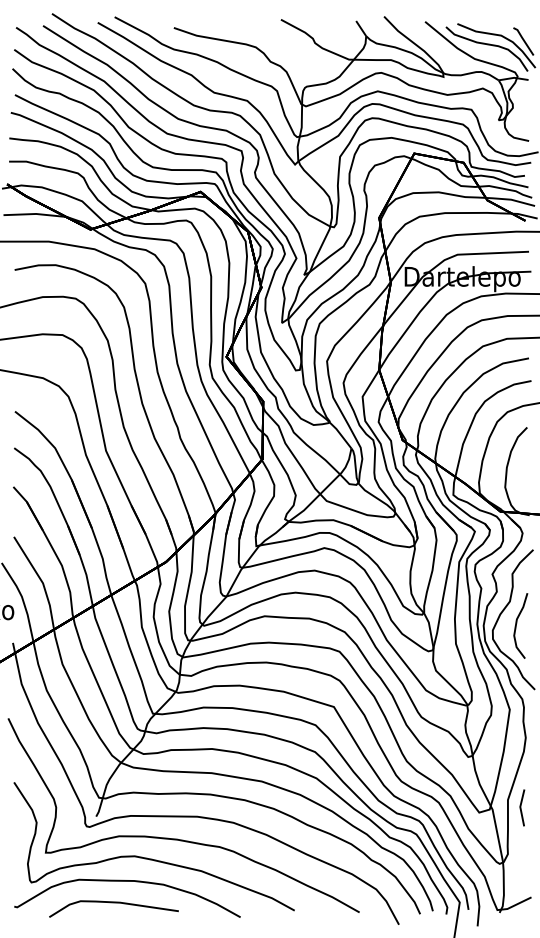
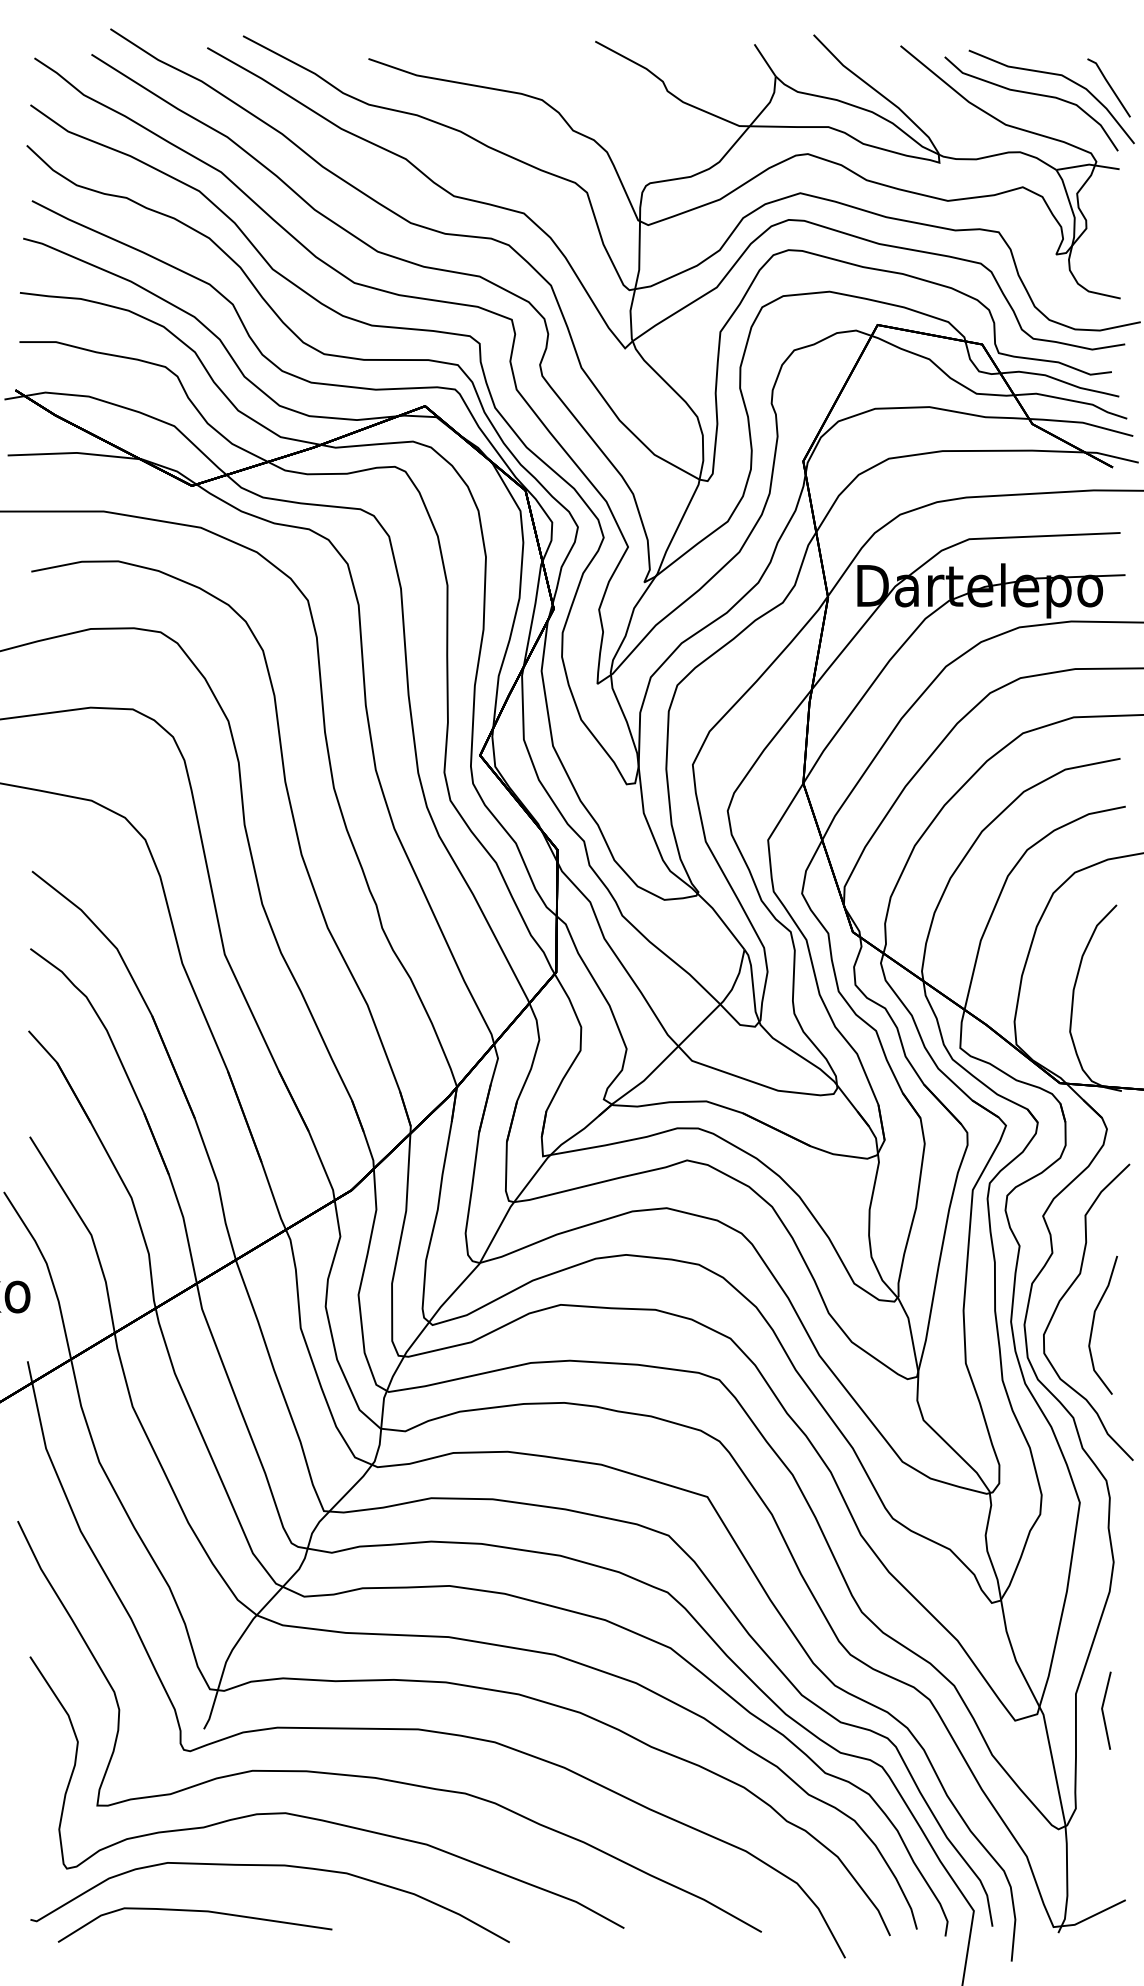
part: (113, 908) -> (193, 1923), moved

